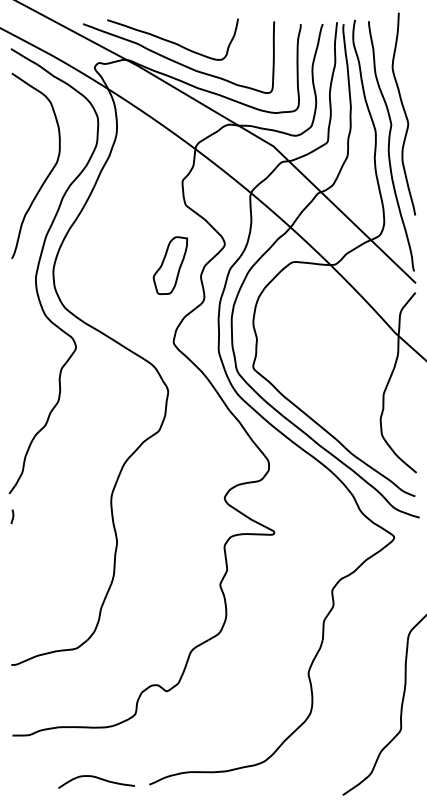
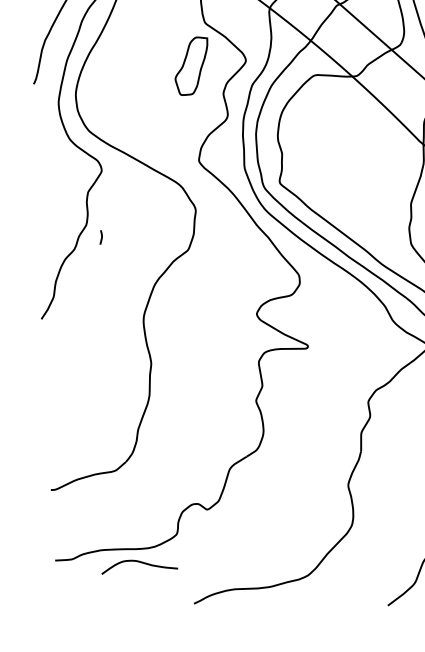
part: (170, 265) -> (191, 66), moved
curve: (12, 516) -> (101, 237), moved
curve: (96, 778) -> (139, 562), moved

